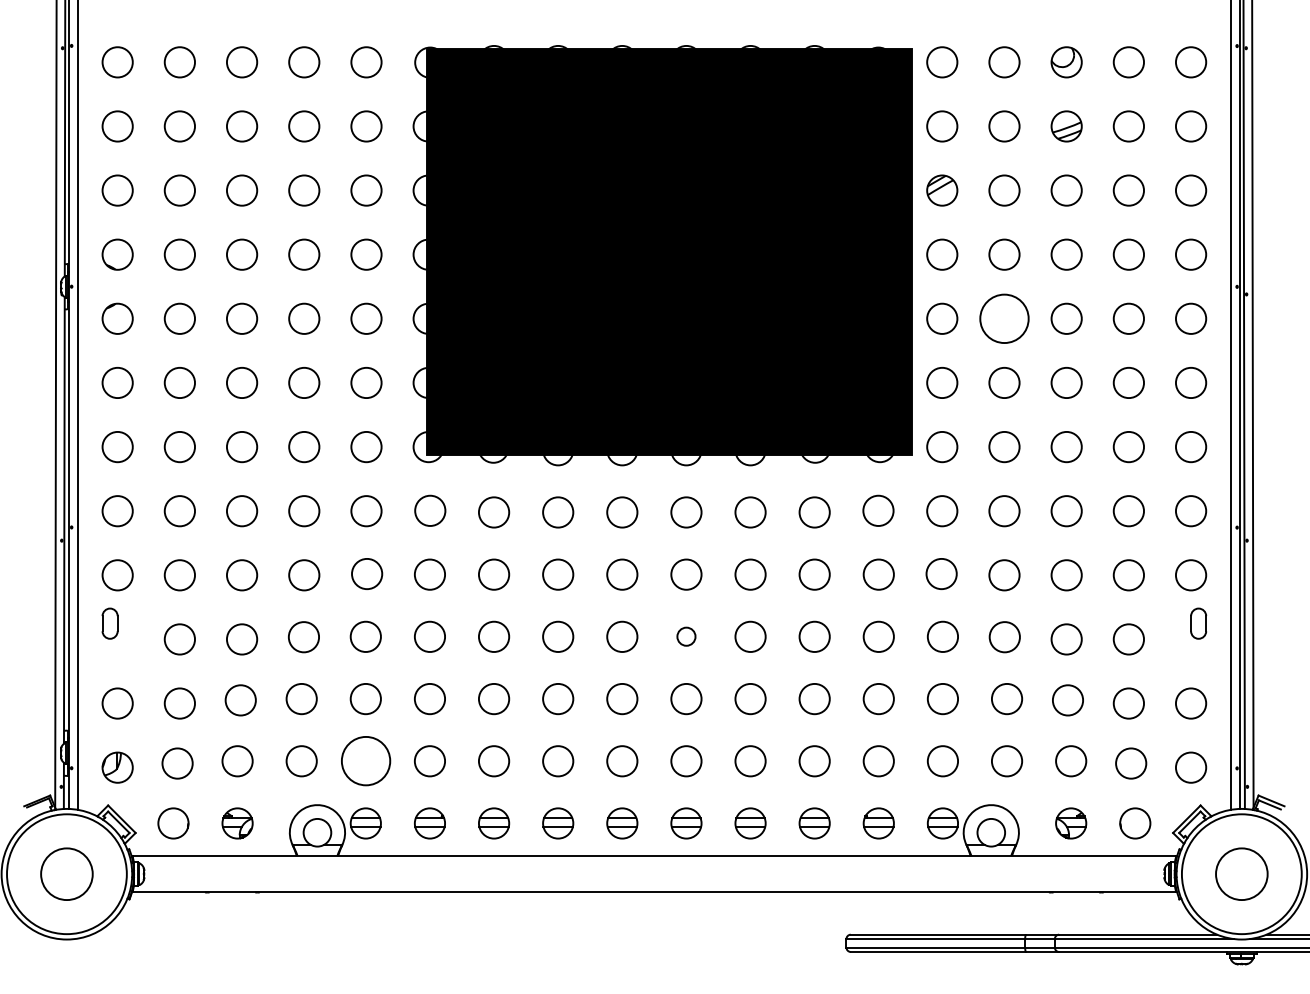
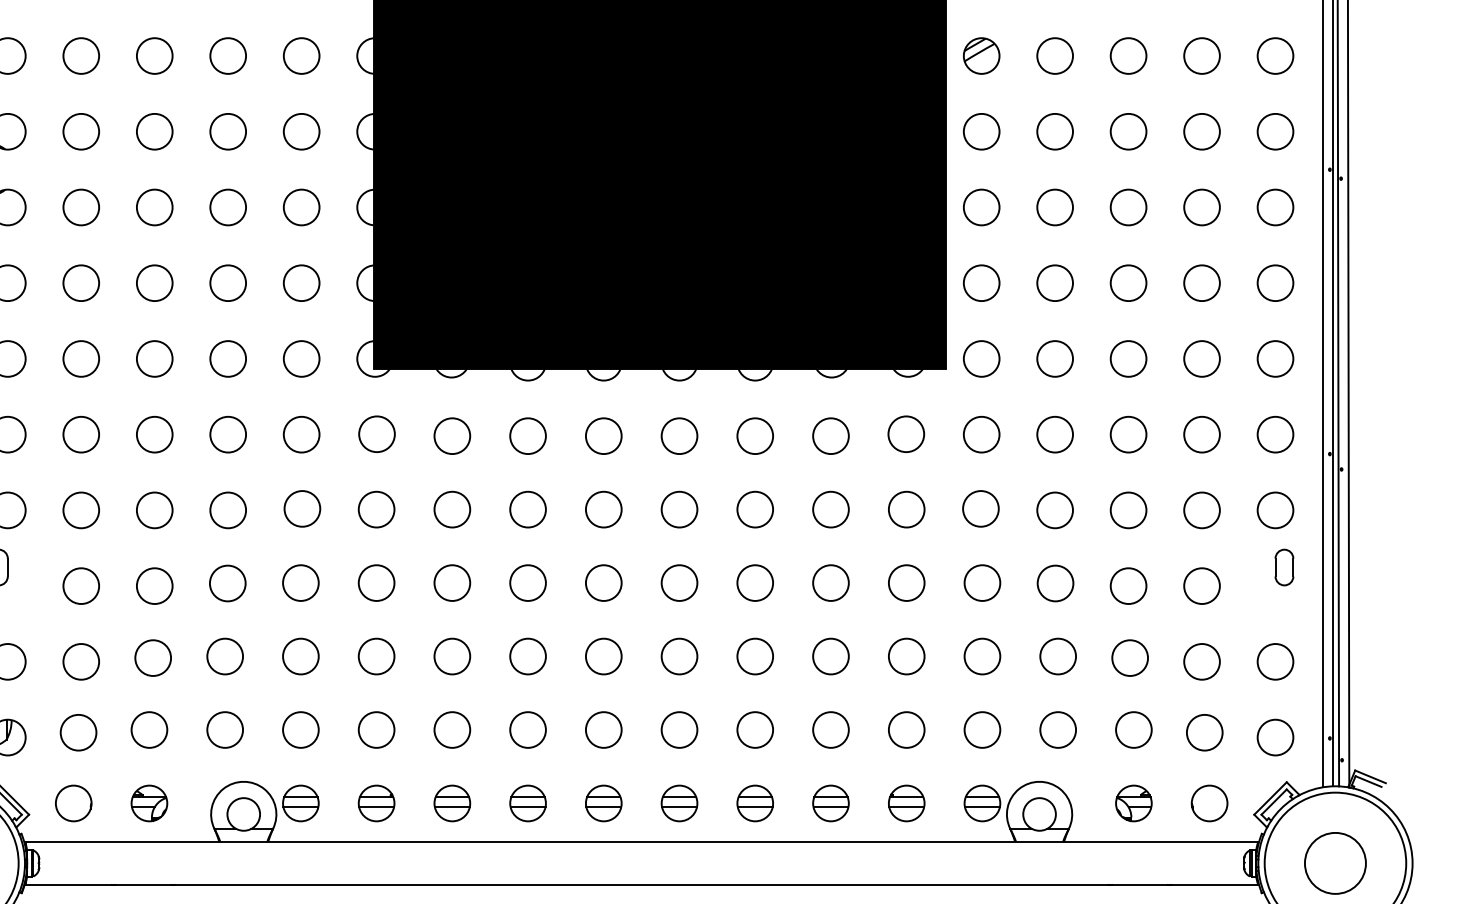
circle: (1004, 318) -> (1055, 207), size x0.62
circle: (686, 636) -> (679, 582), size x1.67
circle: (365, 761) -> (300, 730), size x0.62

